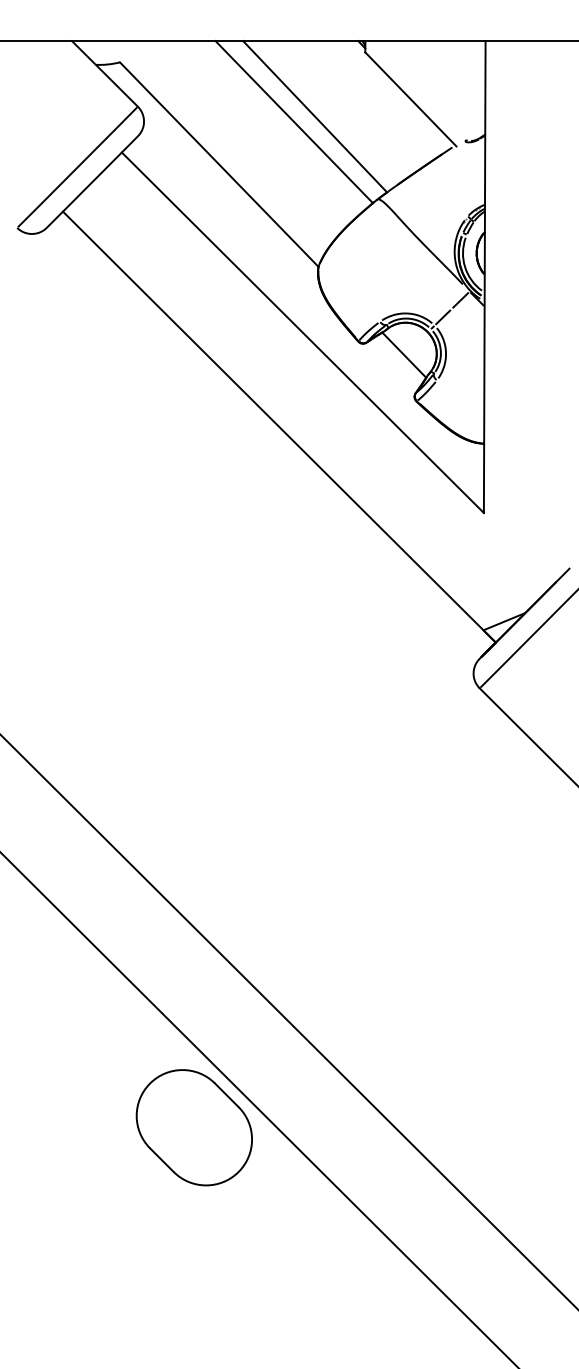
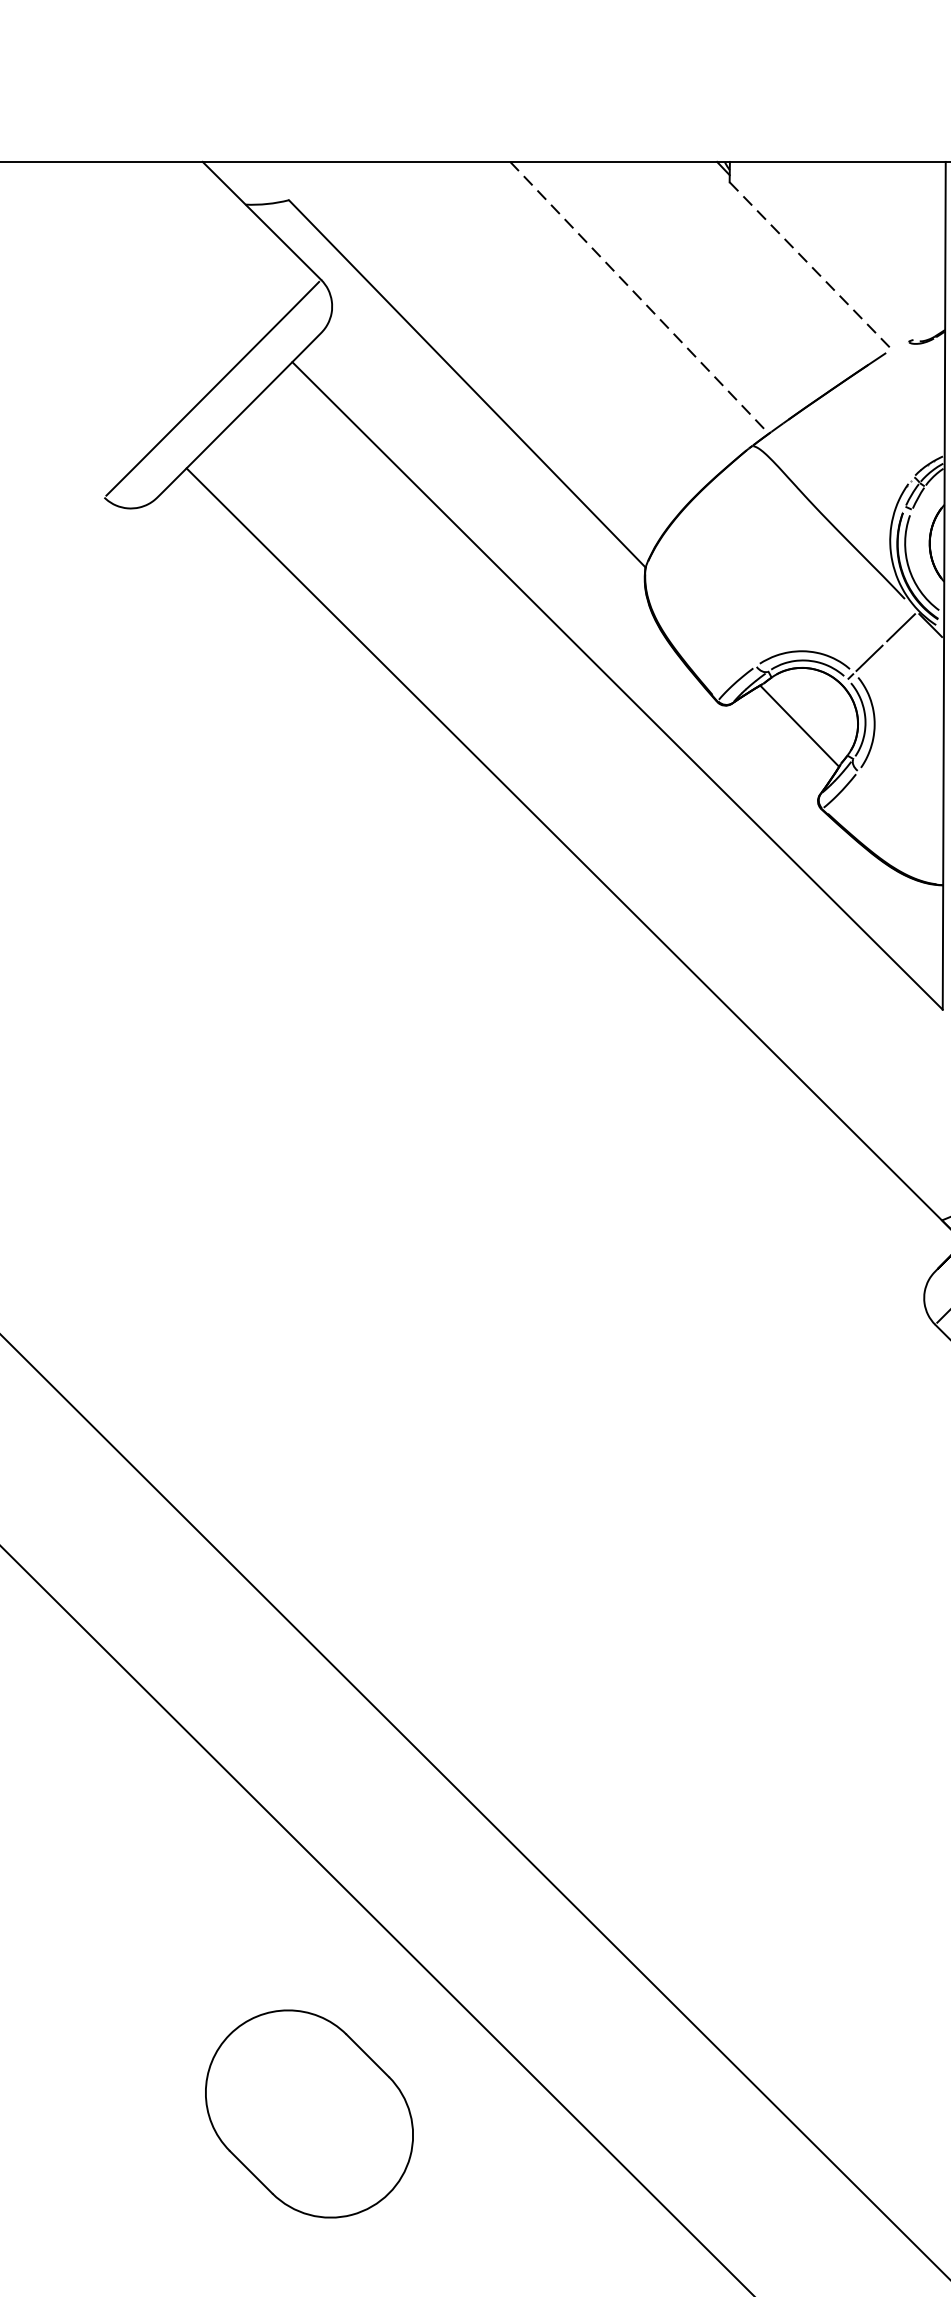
line: (410, 99) -> (810, 266), solid -> dashed
line: (315, 117) -> (640, 299), solid -> dashed
line: (293, 122) -> (600, 308), removed
part: (193, 1127) -> (307, 2113), moved

